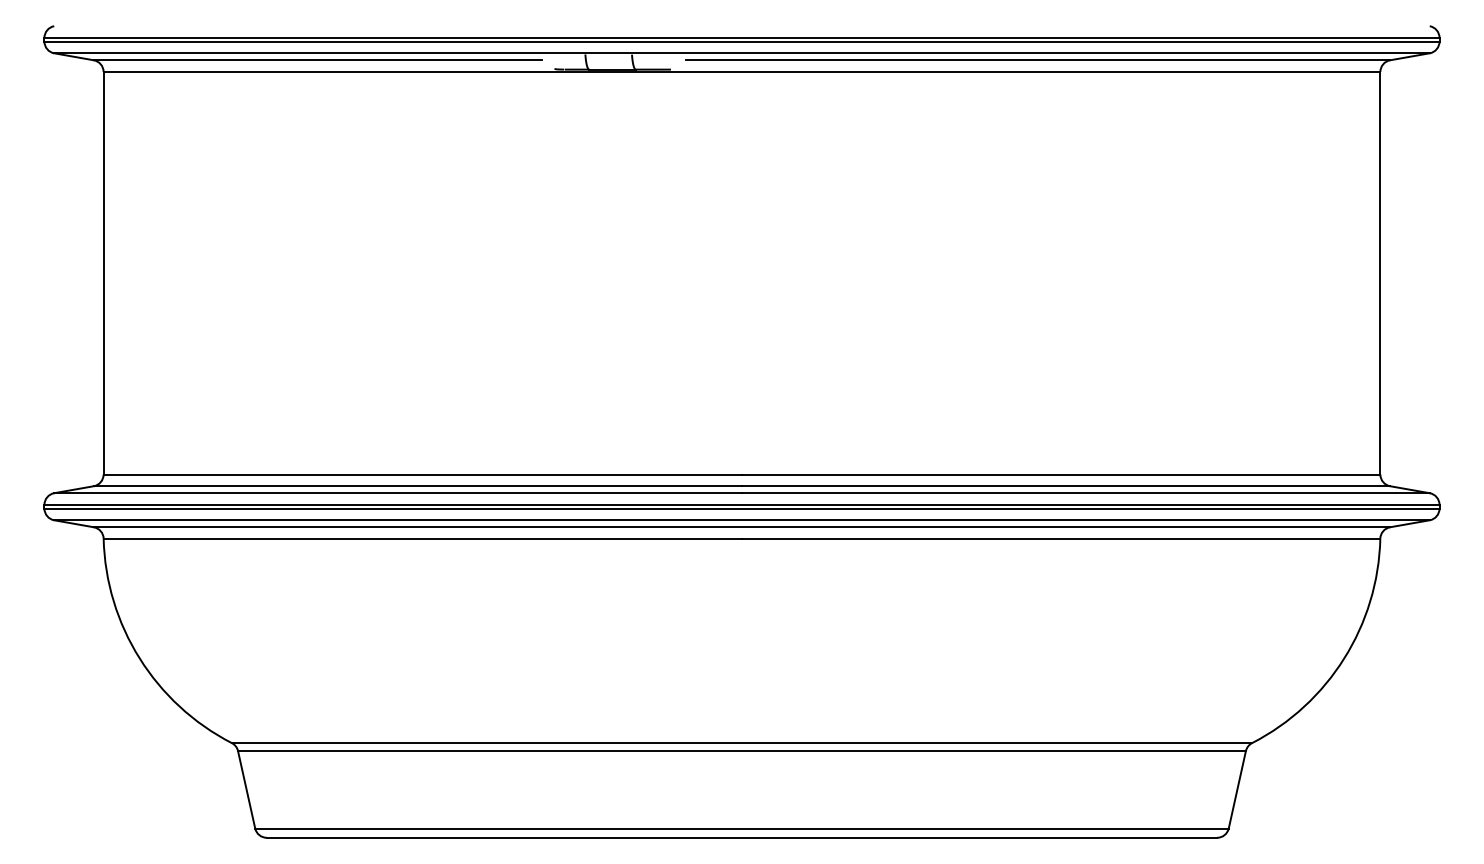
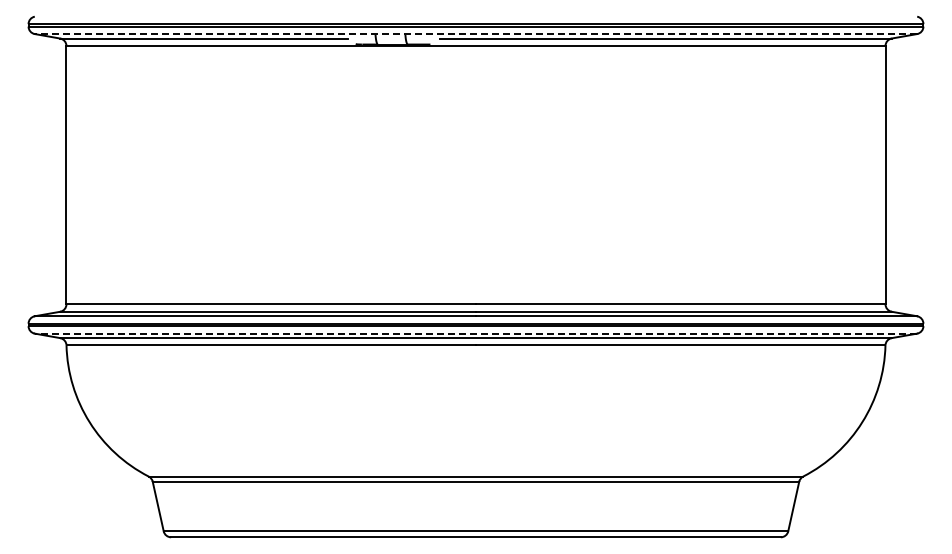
line: (741, 53) -> (475, 34), solid -> dashed
line: (741, 520) -> (475, 333), solid -> dashed

